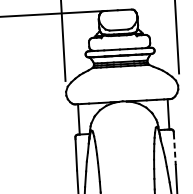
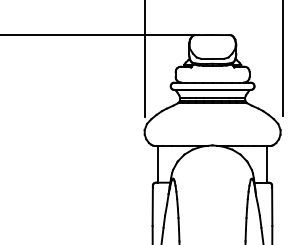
line: (175, 149) -> (272, 207), dashed -> solid

